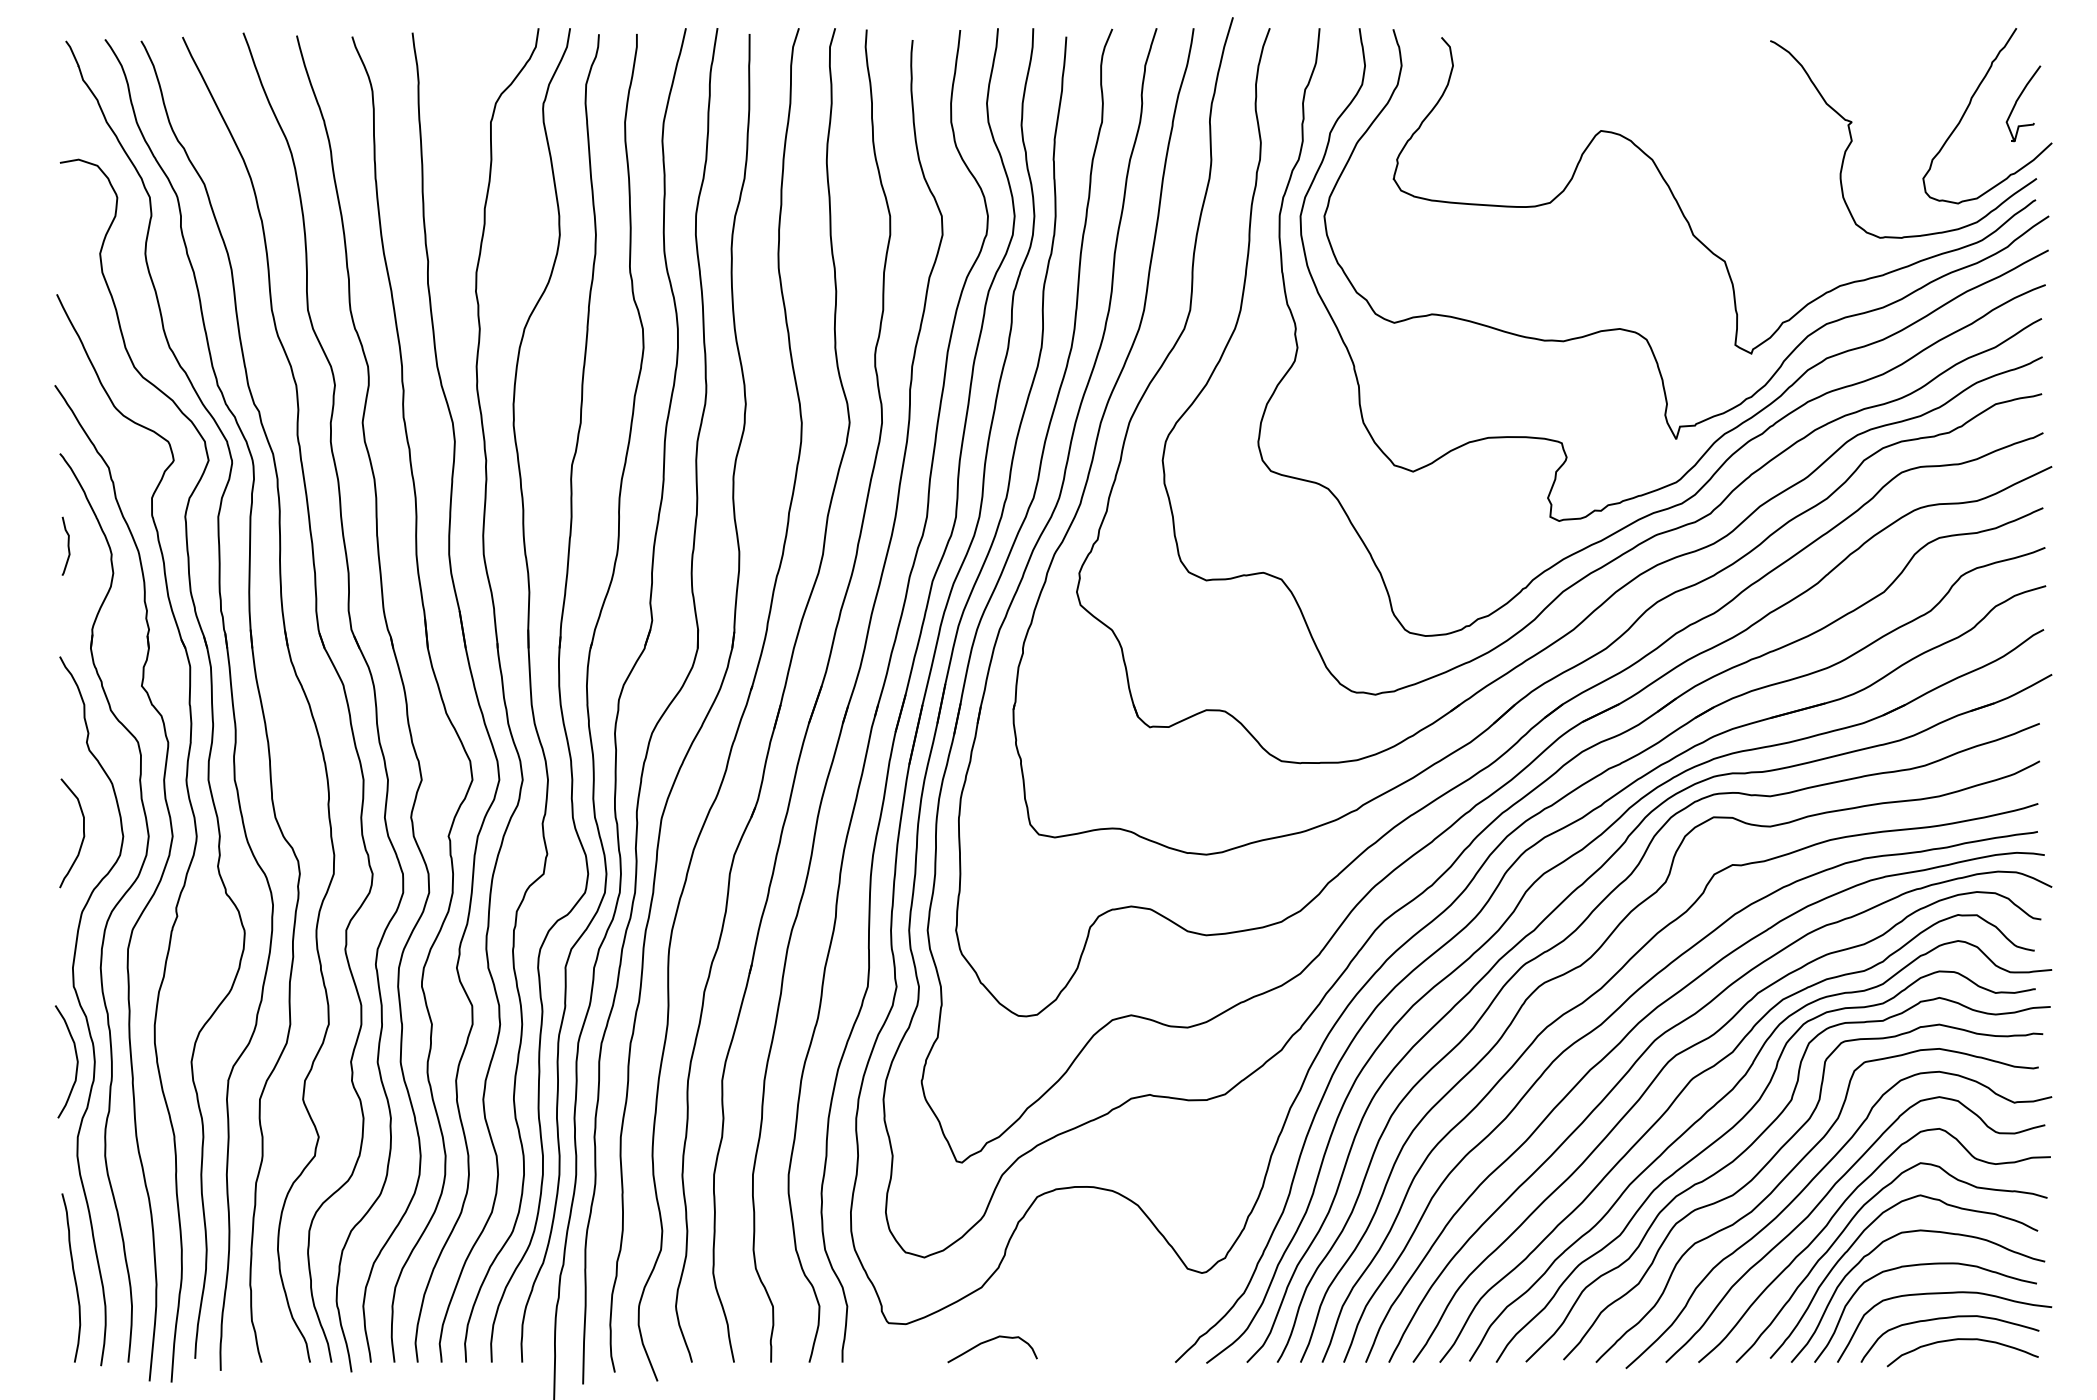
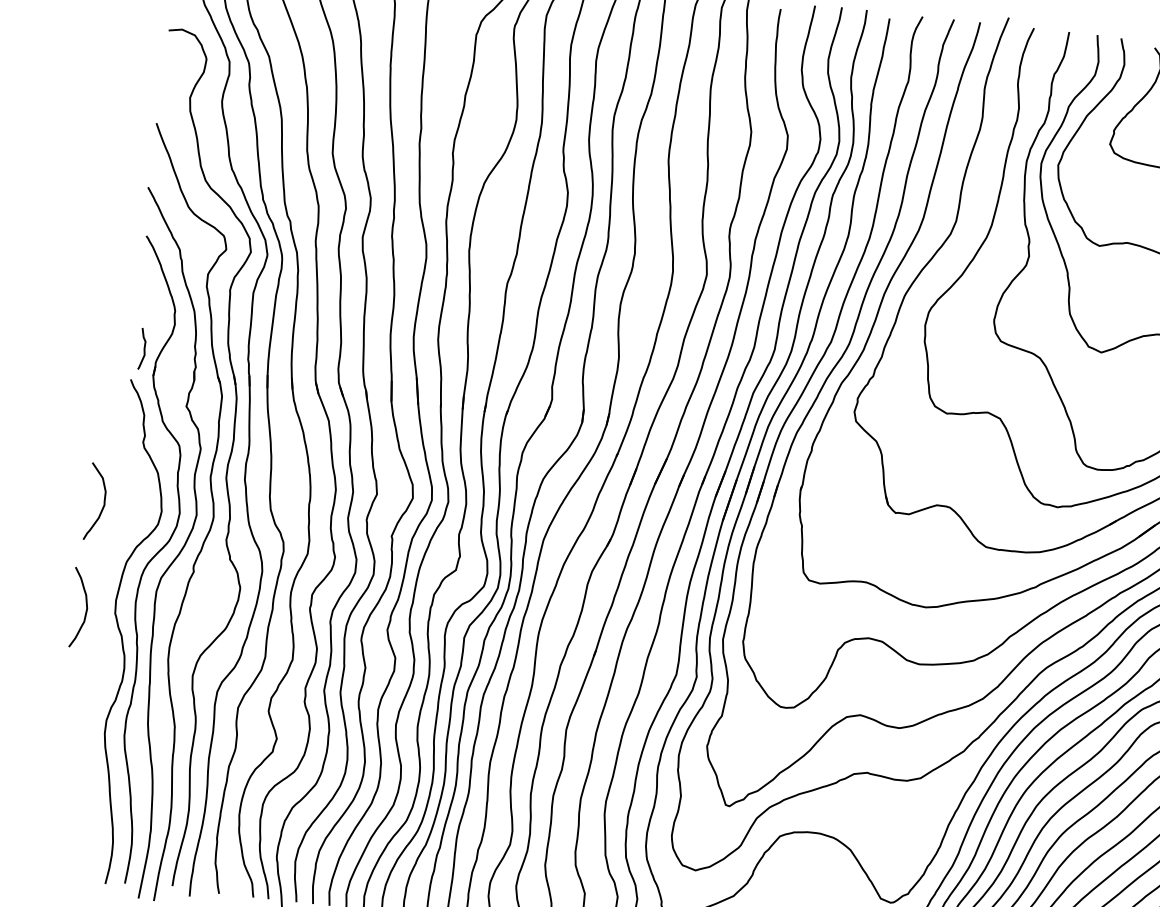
curve: (67, 545) -> (143, 348), moved
curve: (83, 833) -> (104, 503), moved
curve: (76, 1061) -> (86, 608), moved
curve: (73, 1277) -> (92, 819), removed

